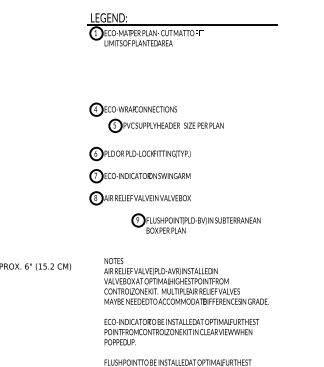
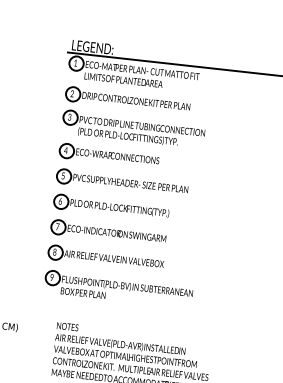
part: (151, 74) -> (134, 117), added
part: (165, 125) -> (121, 182), moved
part: (195, 223) -> (117, 288), moved

